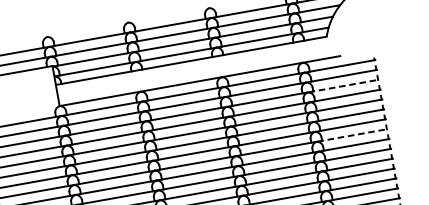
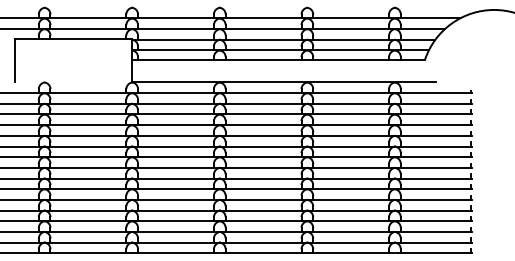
line: (343, 86) -> (433, 114), dashed -> solid
line: (352, 135) -> (433, 167), dashed -> solid

